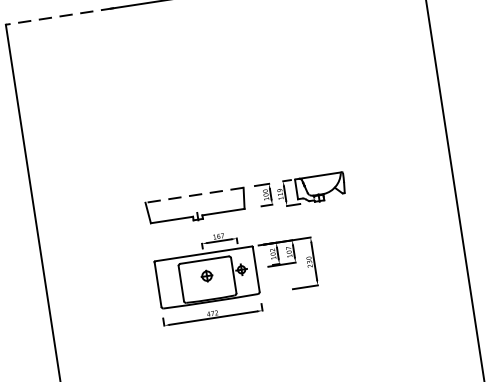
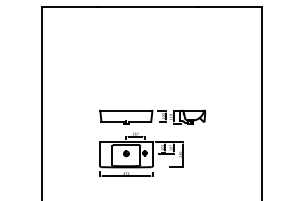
line: (59, 16) -> (70, 7), dashed -> solid
line: (192, 194) -> (125, 110), dashed -> solid

